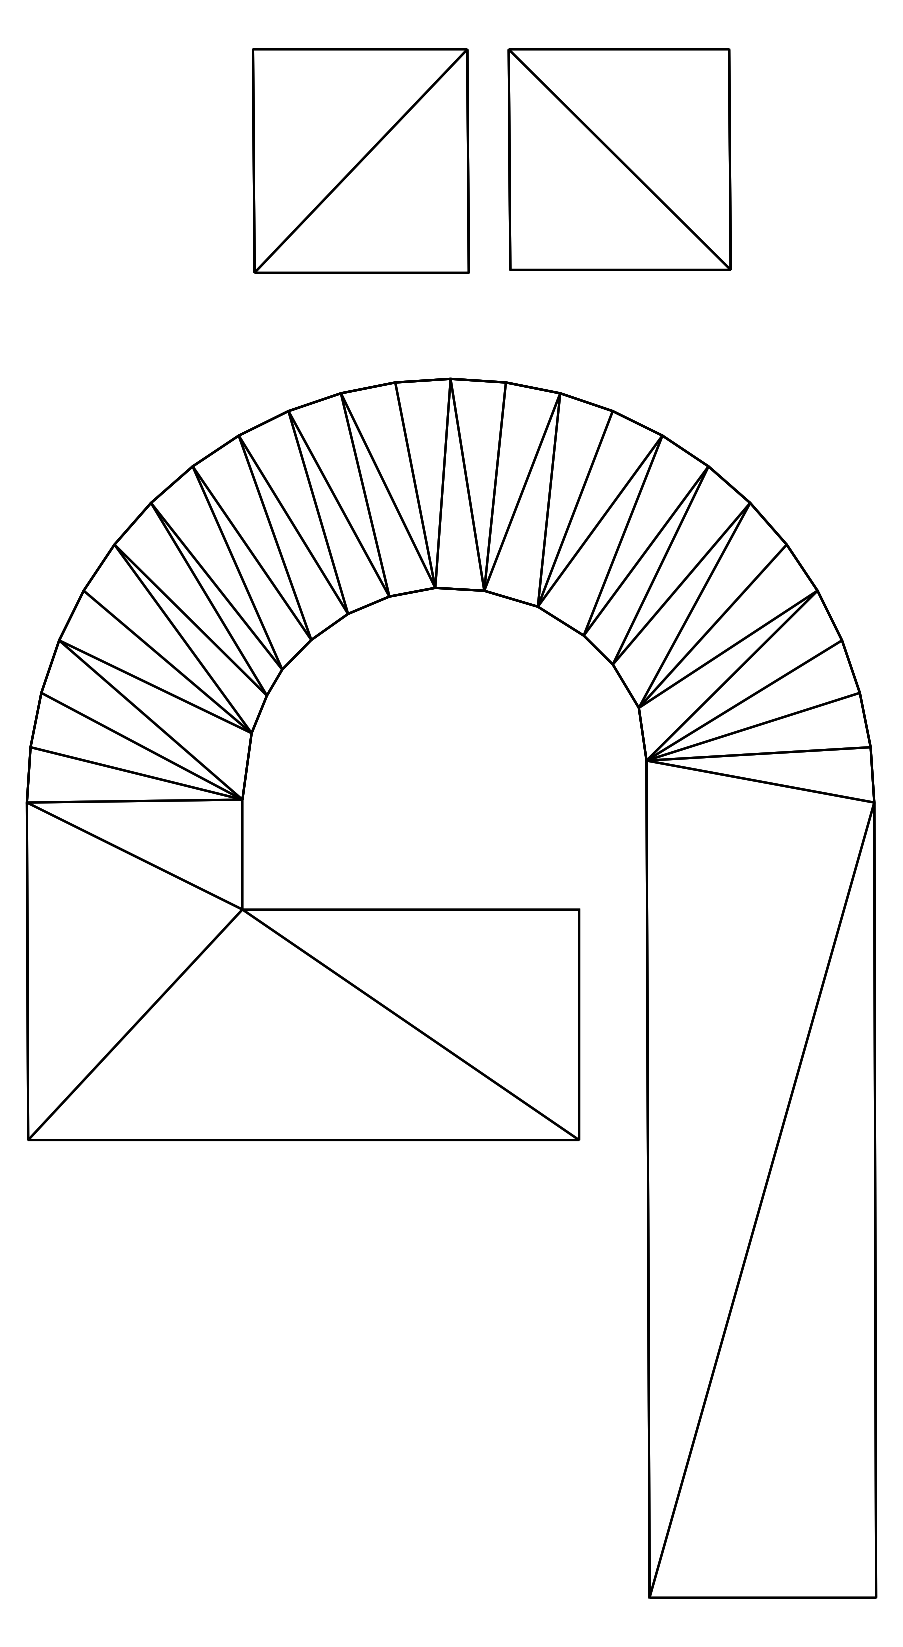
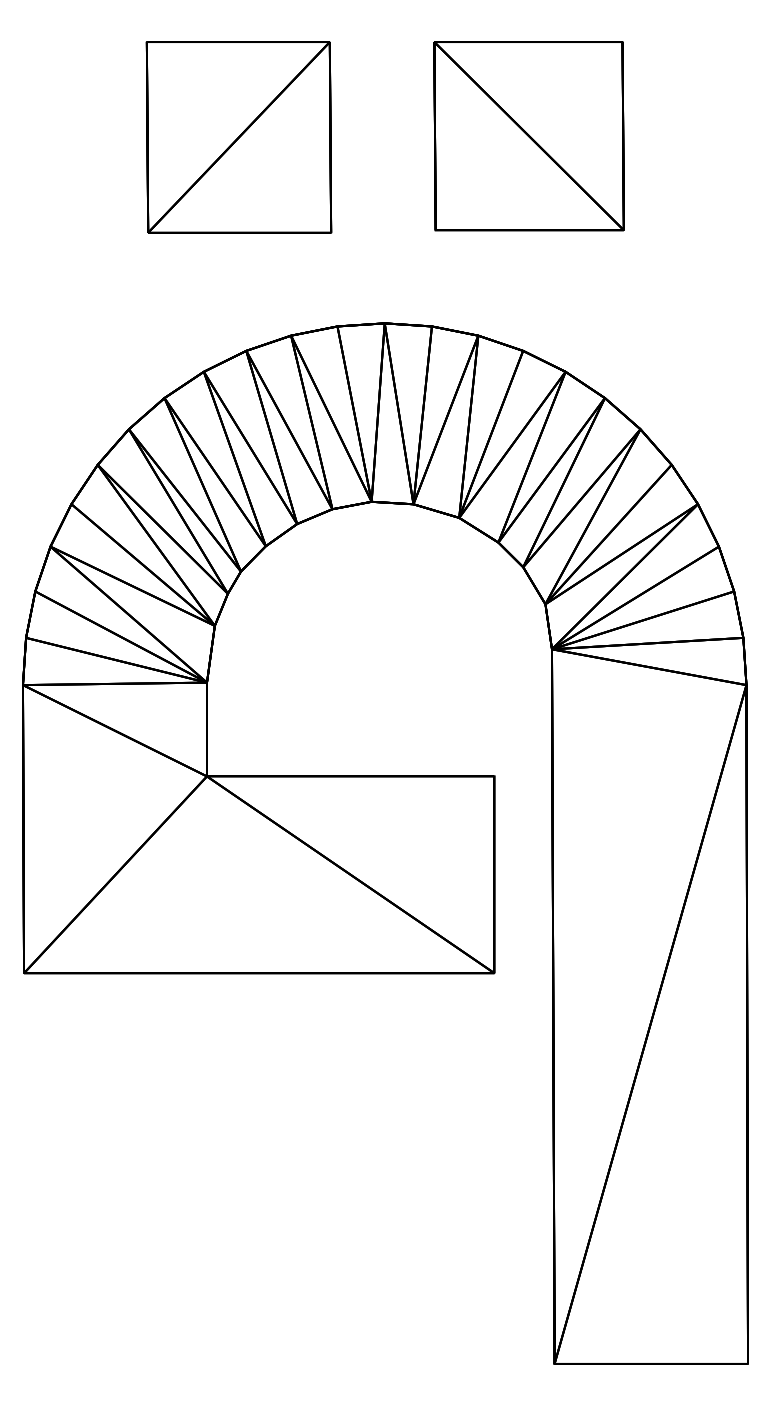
part: (360, 160) -> (238, 136), moved

